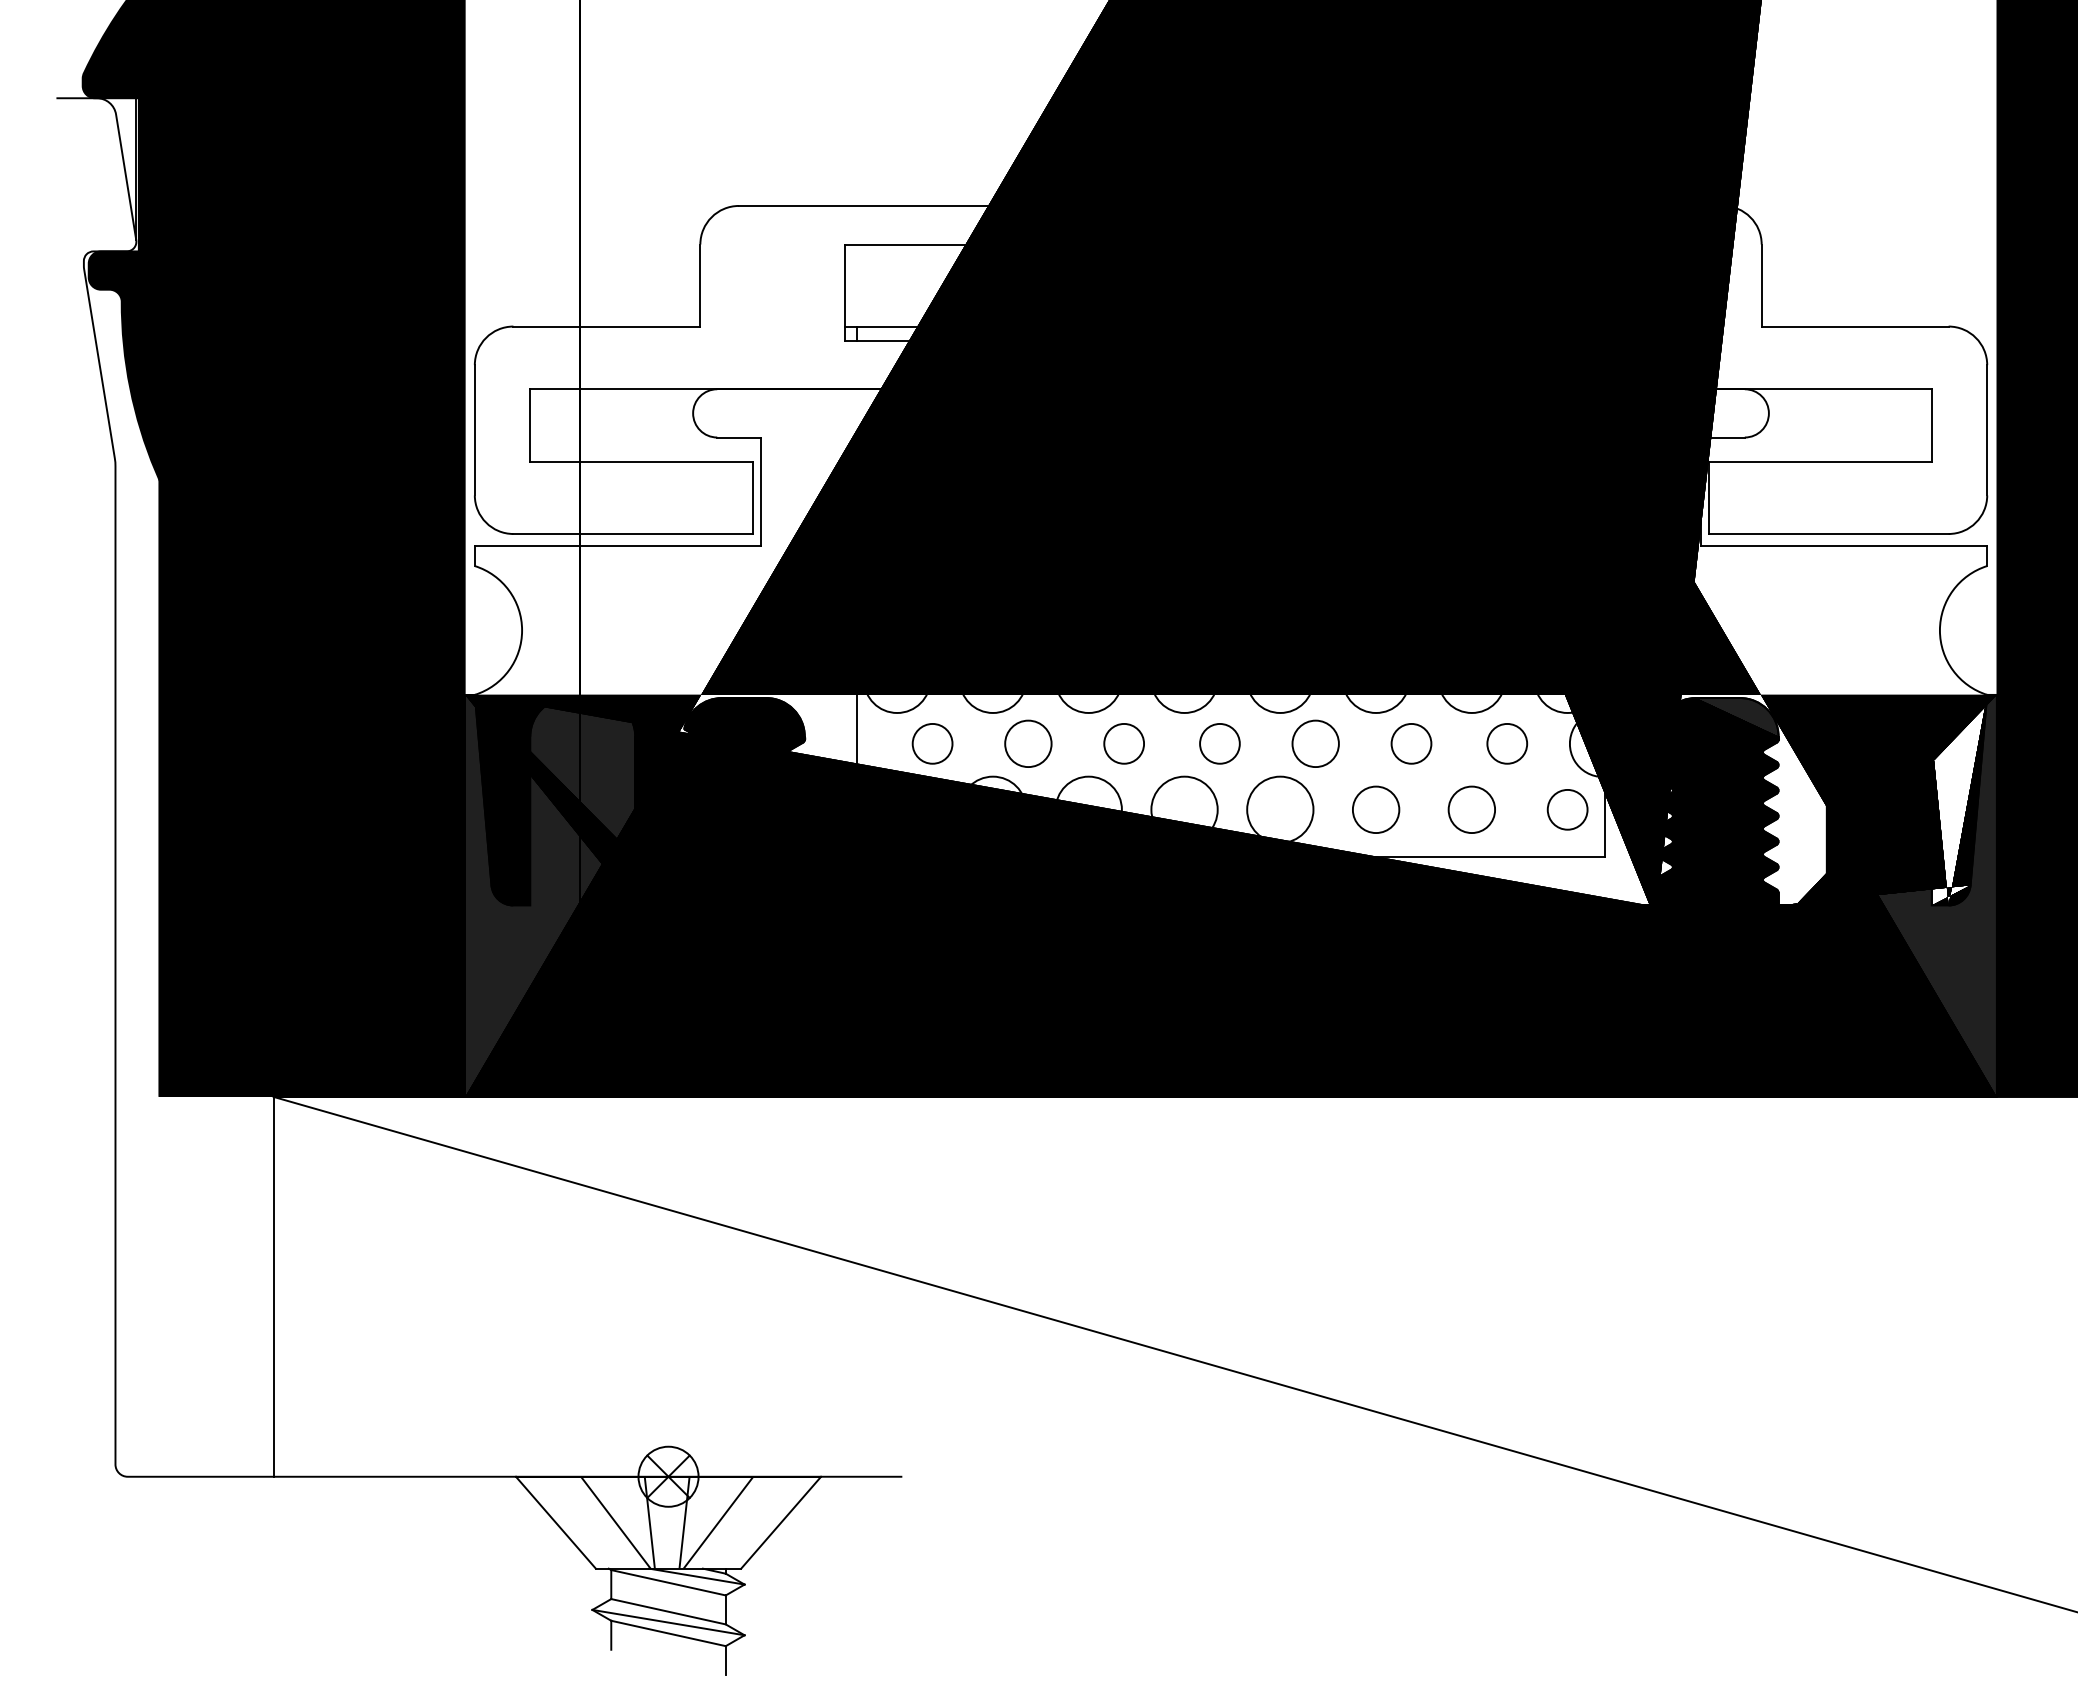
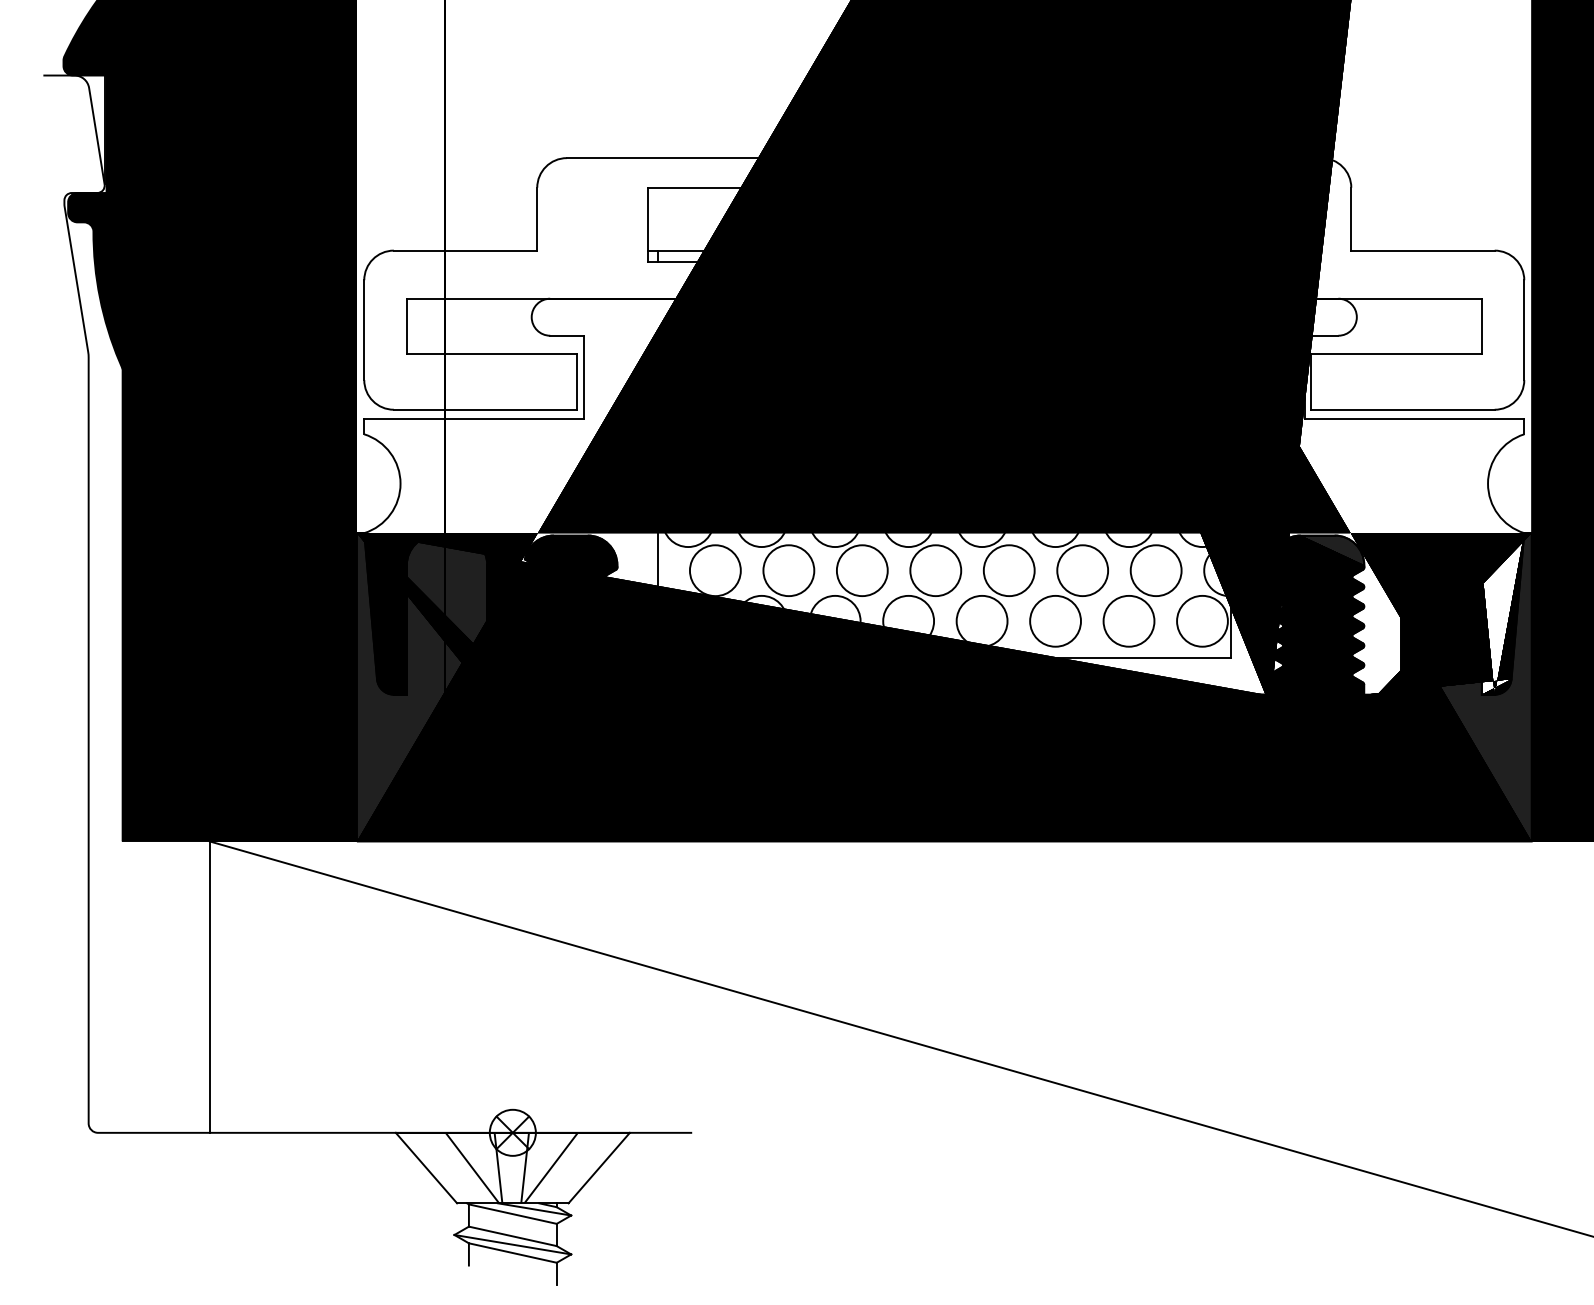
circle: (932, 743) -> (715, 570), size x1.67
circle: (1028, 743) -> (788, 570), size x1.43
circle: (1124, 743) -> (862, 570), size x1.67
circle: (1219, 743) -> (935, 570), size x1.67
circle: (1315, 743) -> (1009, 570), size x1.43
circle: (1411, 743) -> (1082, 570), size x1.67
circle: (1507, 743) -> (1156, 570), size x1.67
circle: (1375, 809) -> (1055, 621), size x1.43
circle: (1471, 809) -> (1128, 621), size x1.43
circle: (1567, 809) -> (1202, 621), size x1.67

